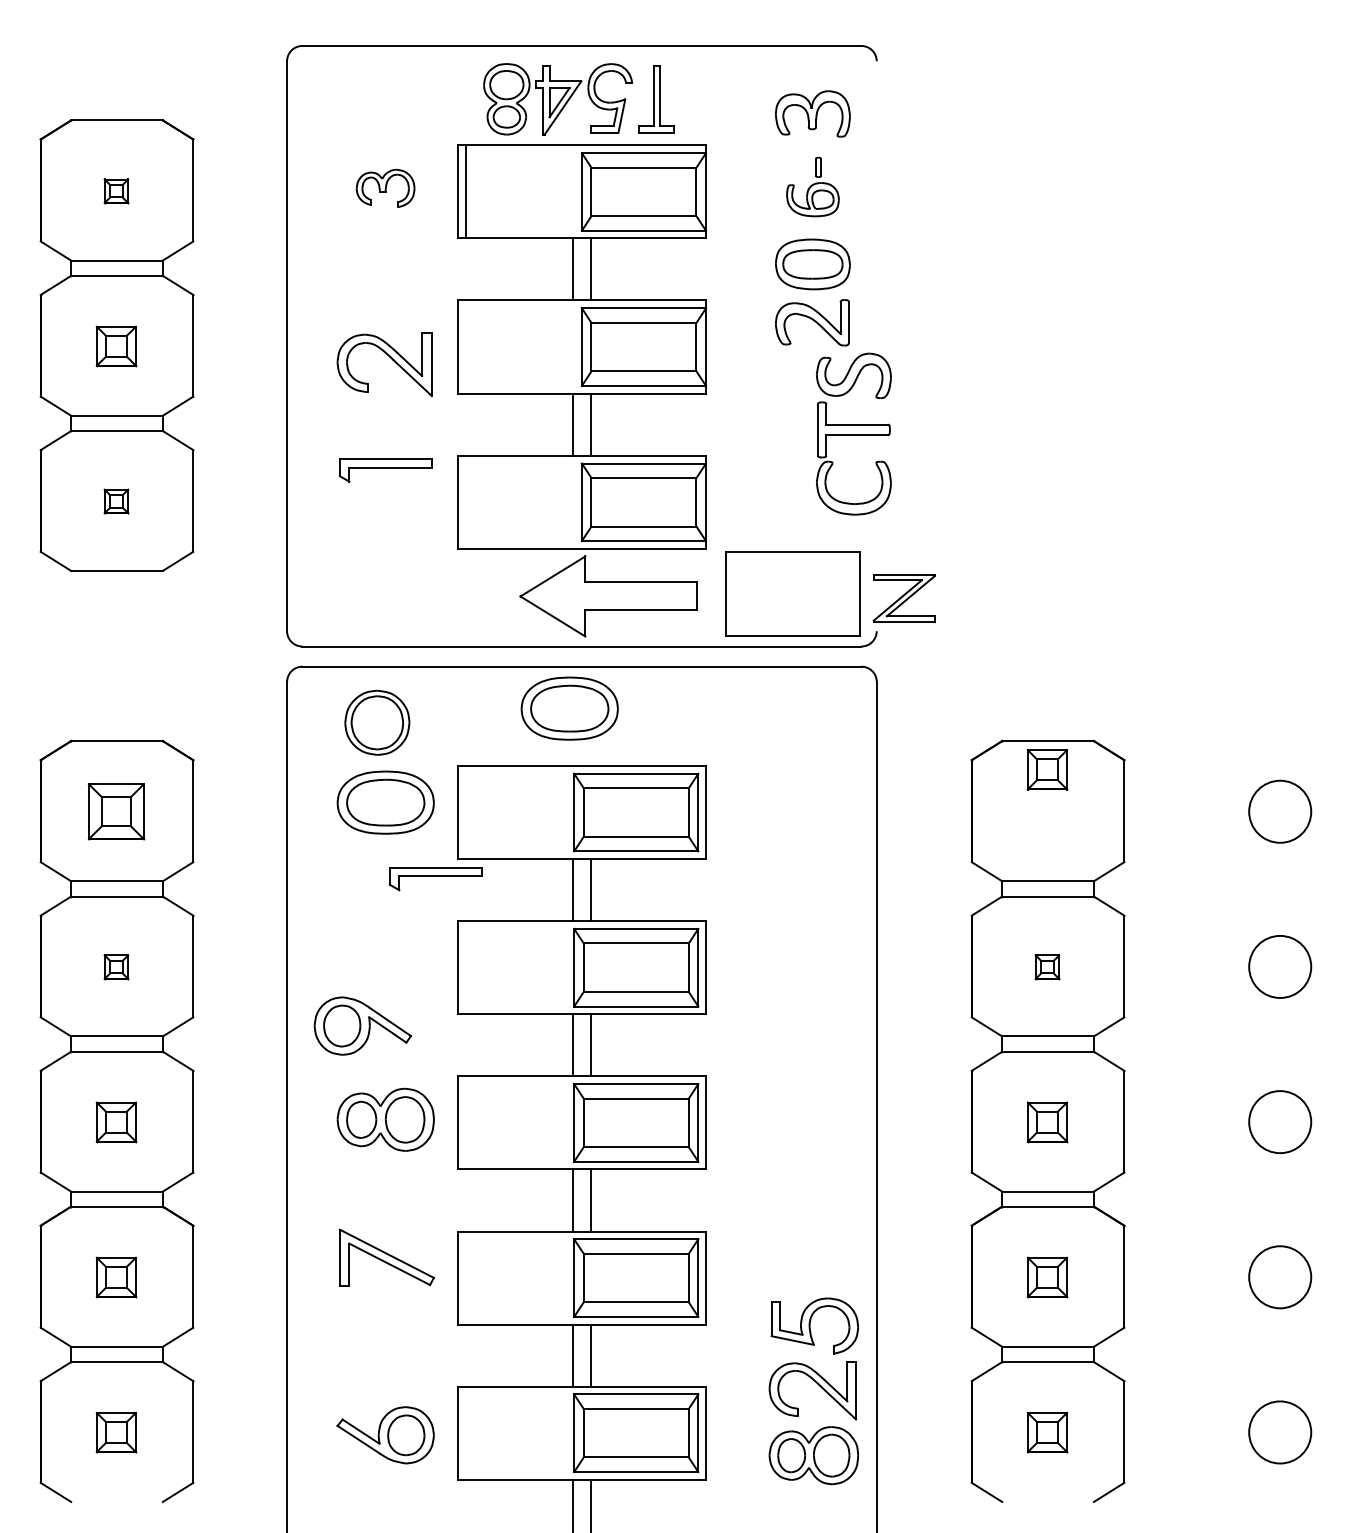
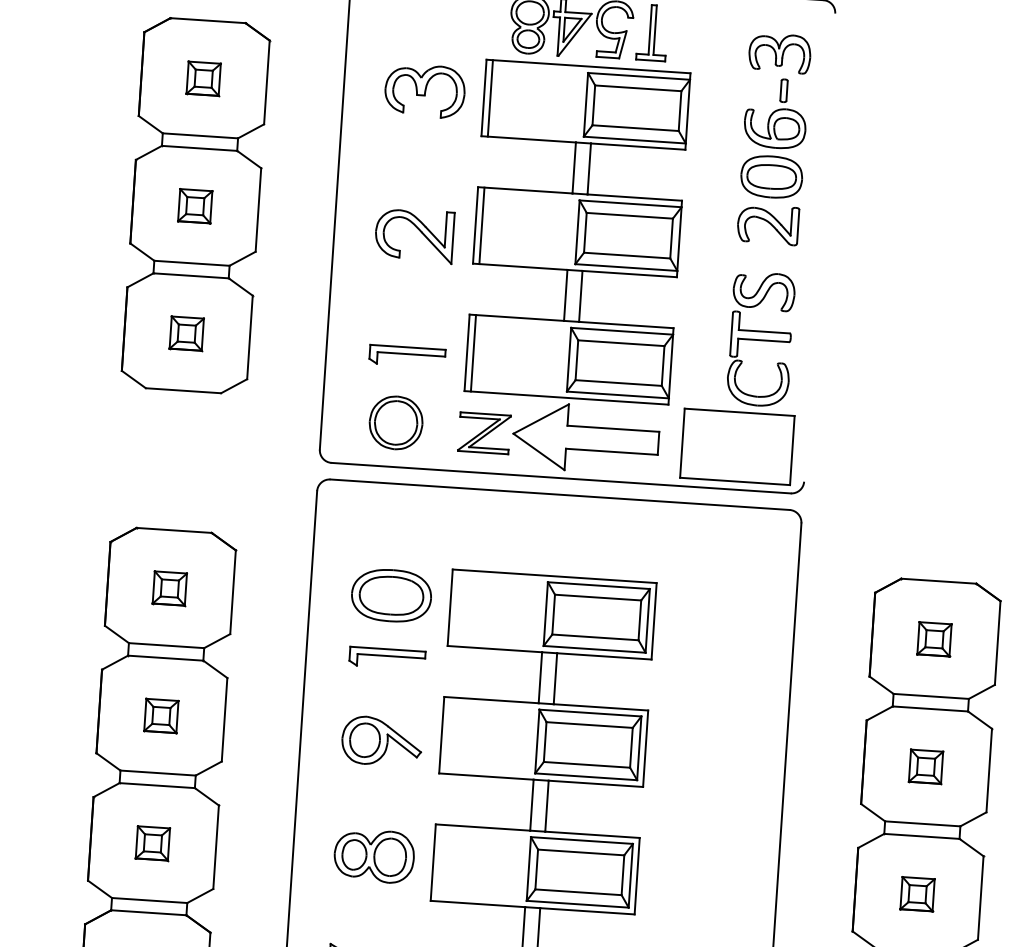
part: (812, 186) -> (775, 112), size x1.43
part: (385, 188) -> (424, 91), size x1.67
part: (116, 191) -> (203, 79), size x1.67
line: (465, 346) -> (481, 225), added
part: (853, 433) -> (760, 338), moved
part: (385, 470) -> (407, 356), moved
part: (116, 501) -> (186, 333), size x1.67
line: (465, 501) -> (473, 352), added
part: (903, 598) -> (483, 433), moved
part: (569, 708) -> (547, 528), removed
part: (377, 722) -> (396, 422), moved
part: (1047, 769) -> (934, 639), moved
part: (116, 811) -> (169, 588), size x0.71
part: (435, 879) -> (387, 658), moved
part: (116, 967) -> (161, 716), size x1.67
part: (1047, 967) -> (926, 767), size x1.67
part: (362, 1025) -> (381, 740), moved

